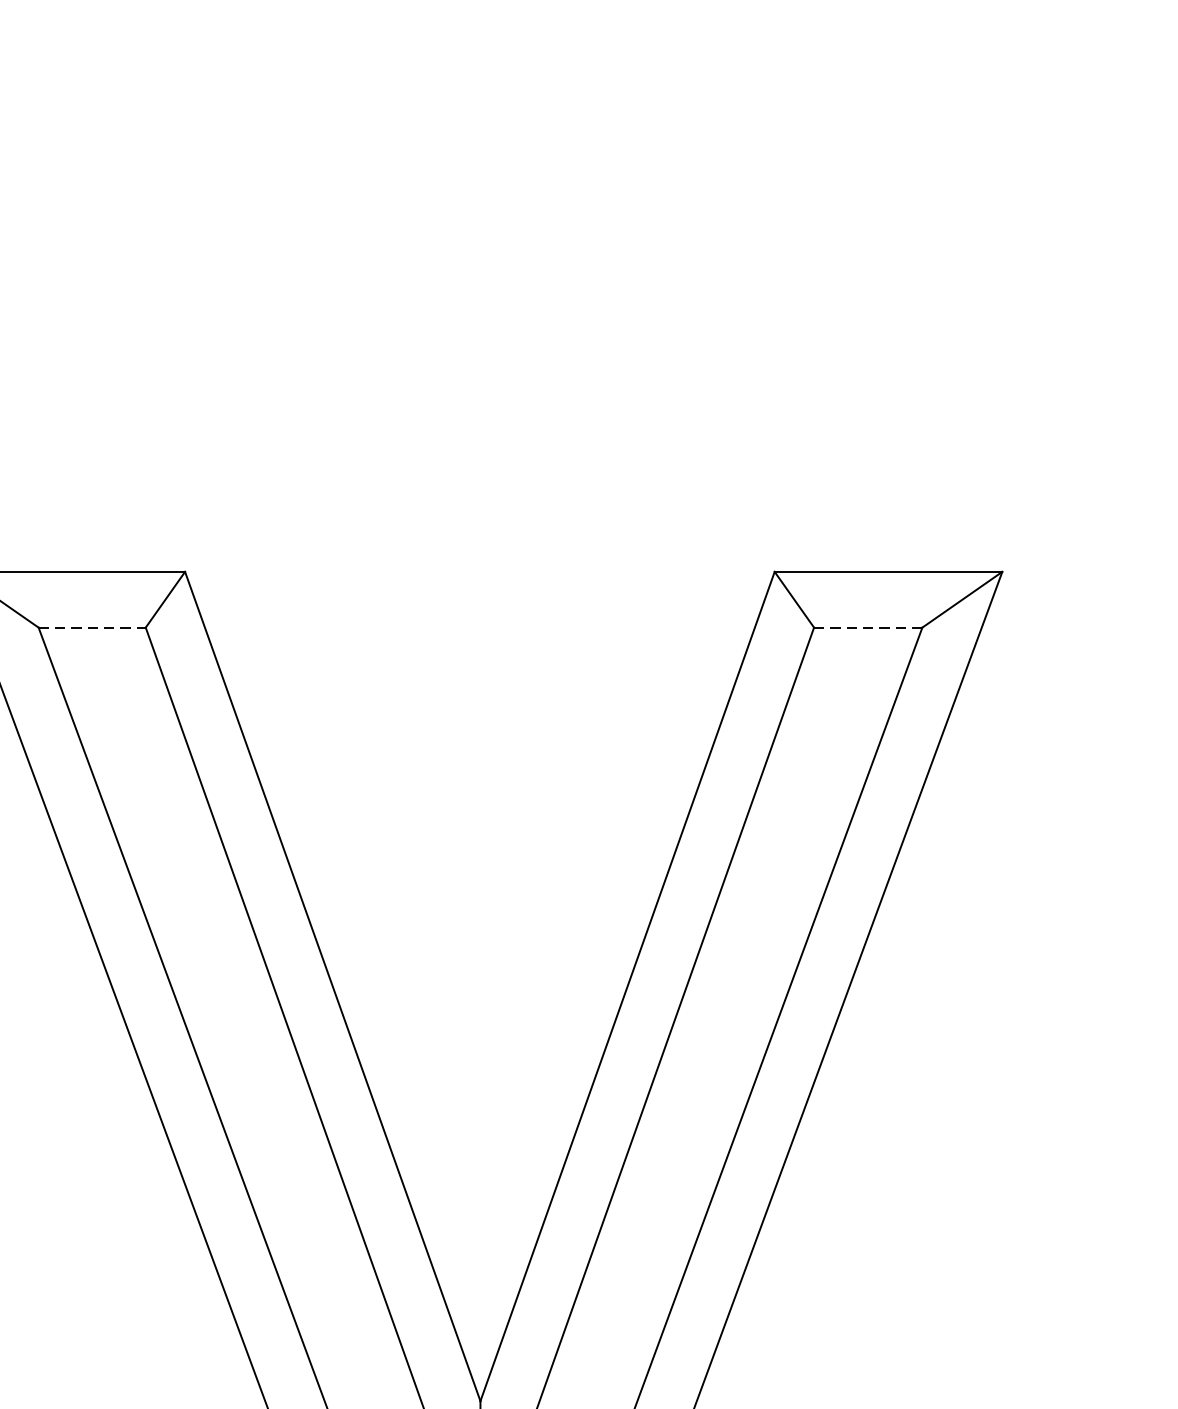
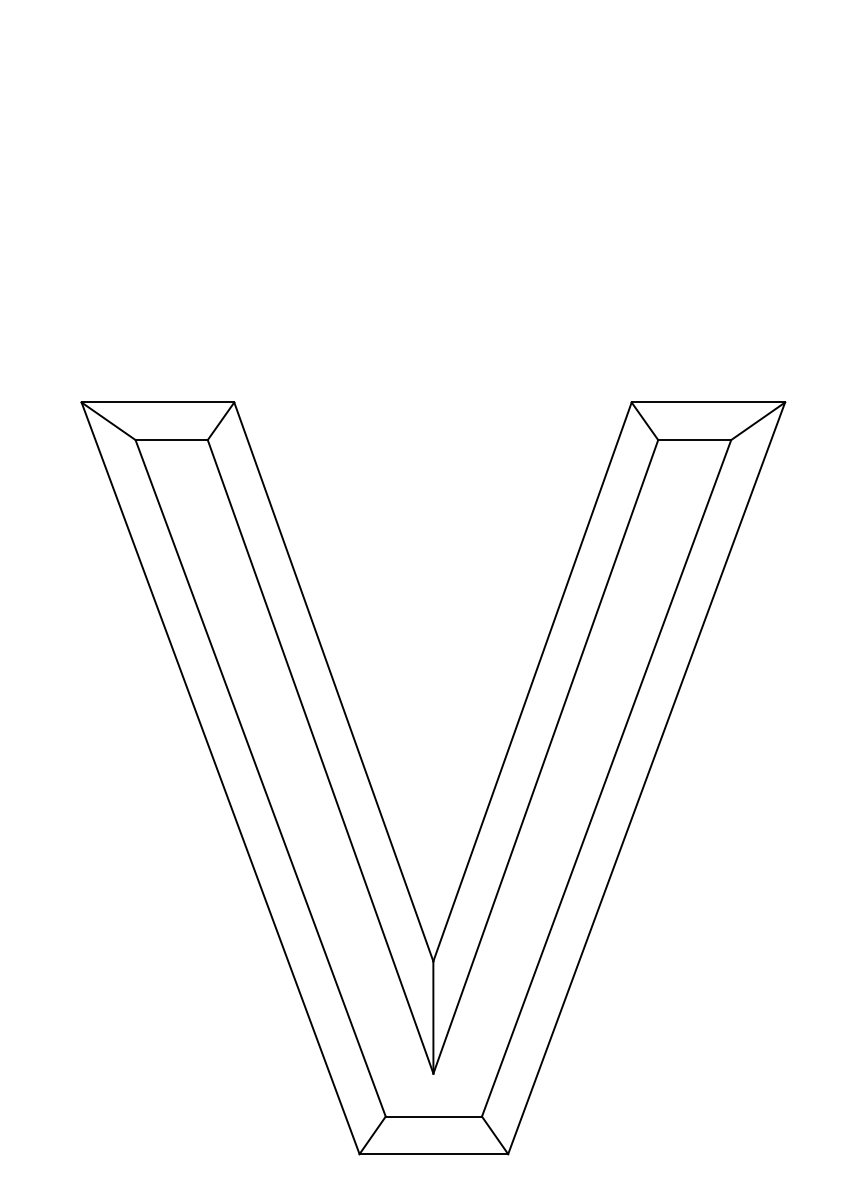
line: (93, 628) -> (172, 440), dashed -> solid
line: (869, 628) -> (695, 440), dashed -> solid

